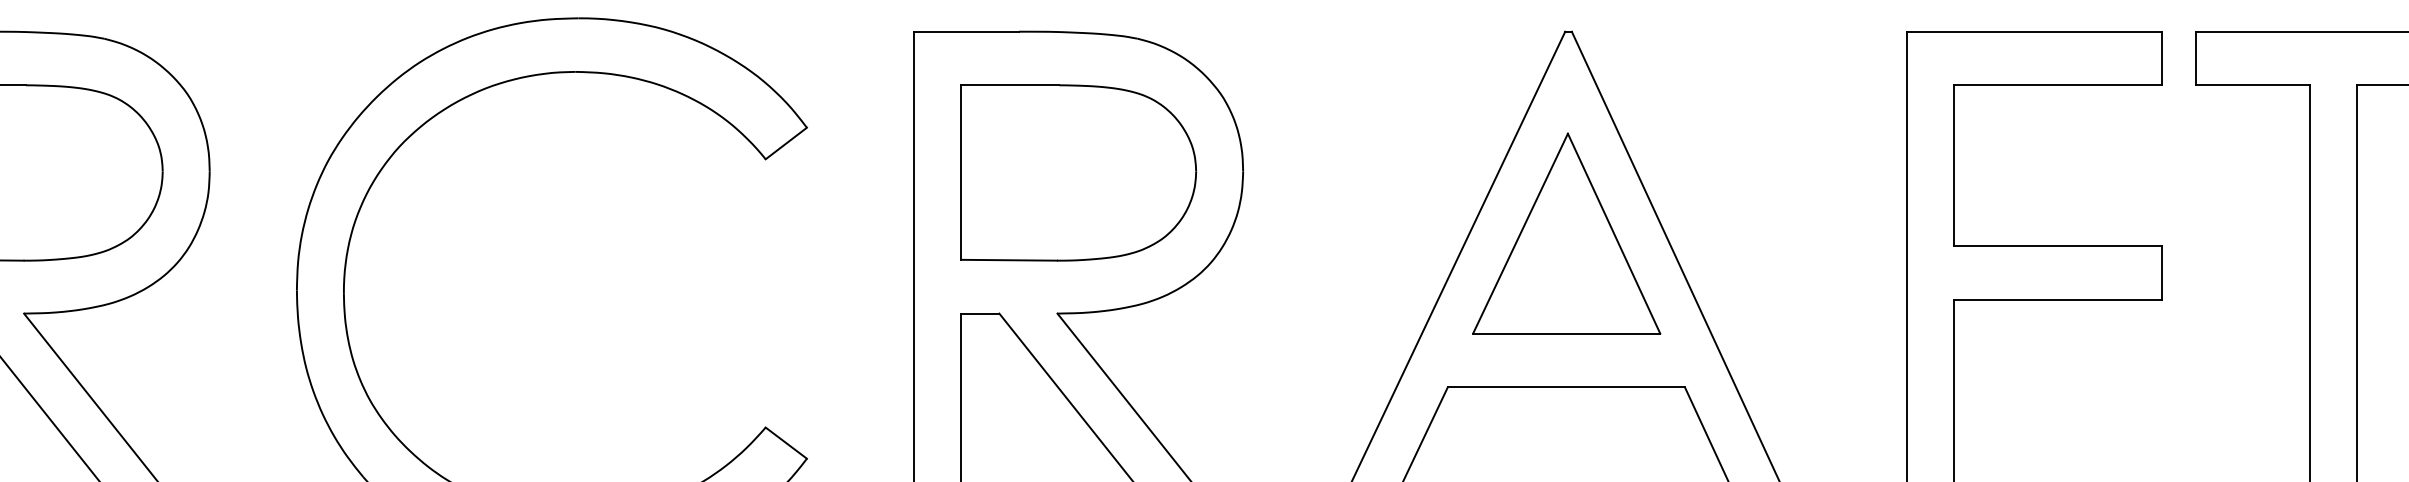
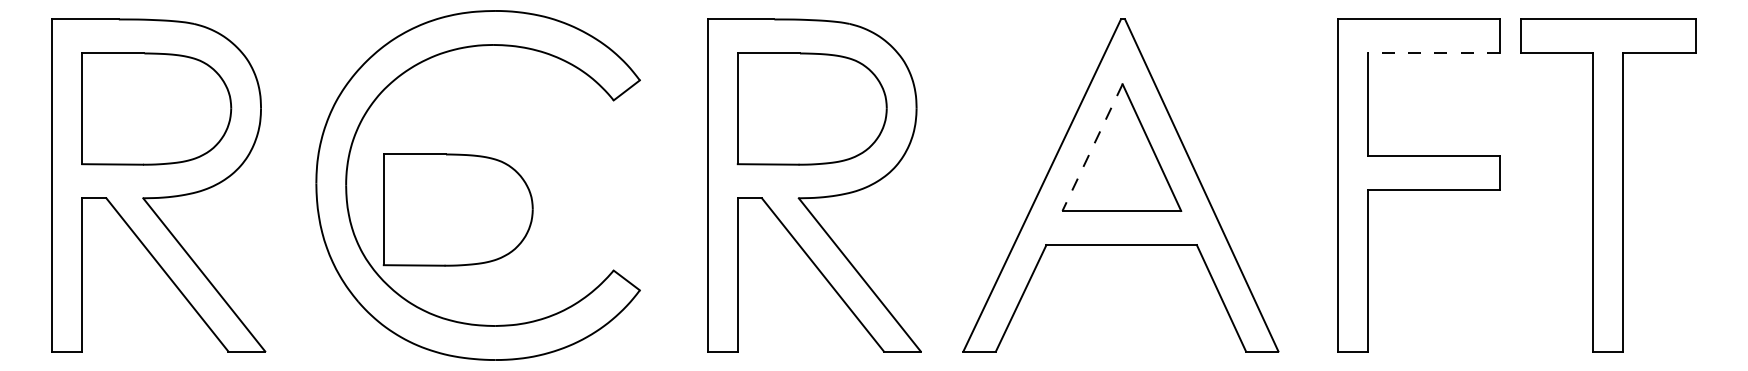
line: (2057, 85) -> (1433, 53), solid -> dashed
line: (1520, 235) -> (1092, 148), solid -> dashed
part: (519, 331) -> (457, 209), added

